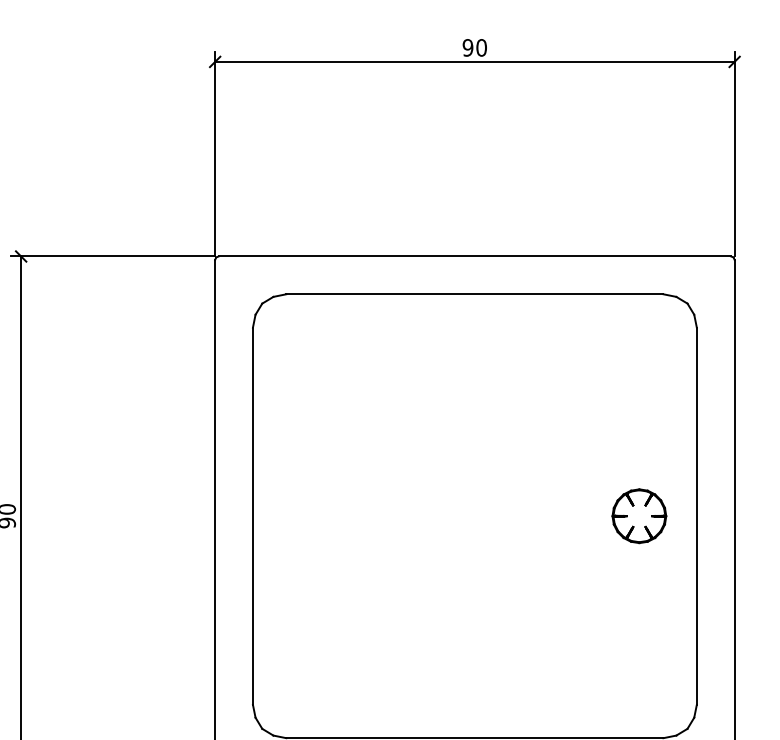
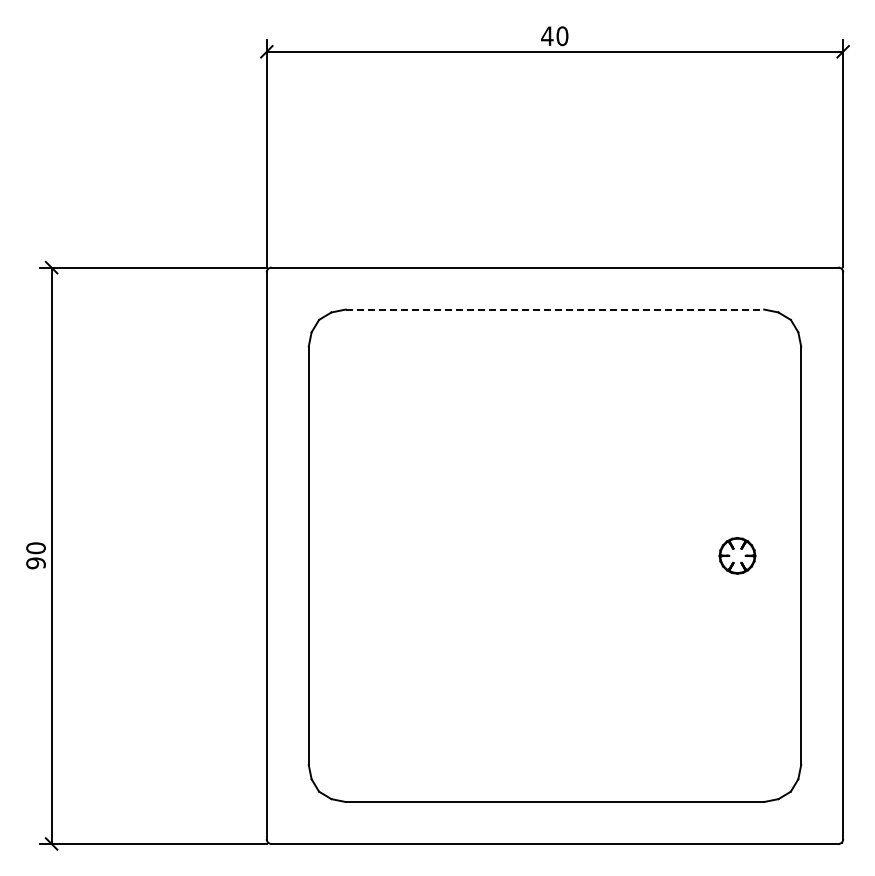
text: (468, 48) -> (547, 36), 90 -> 40
line: (475, 294) -> (555, 309), solid -> dashed
part: (639, 515) -> (737, 555), size x0.6

